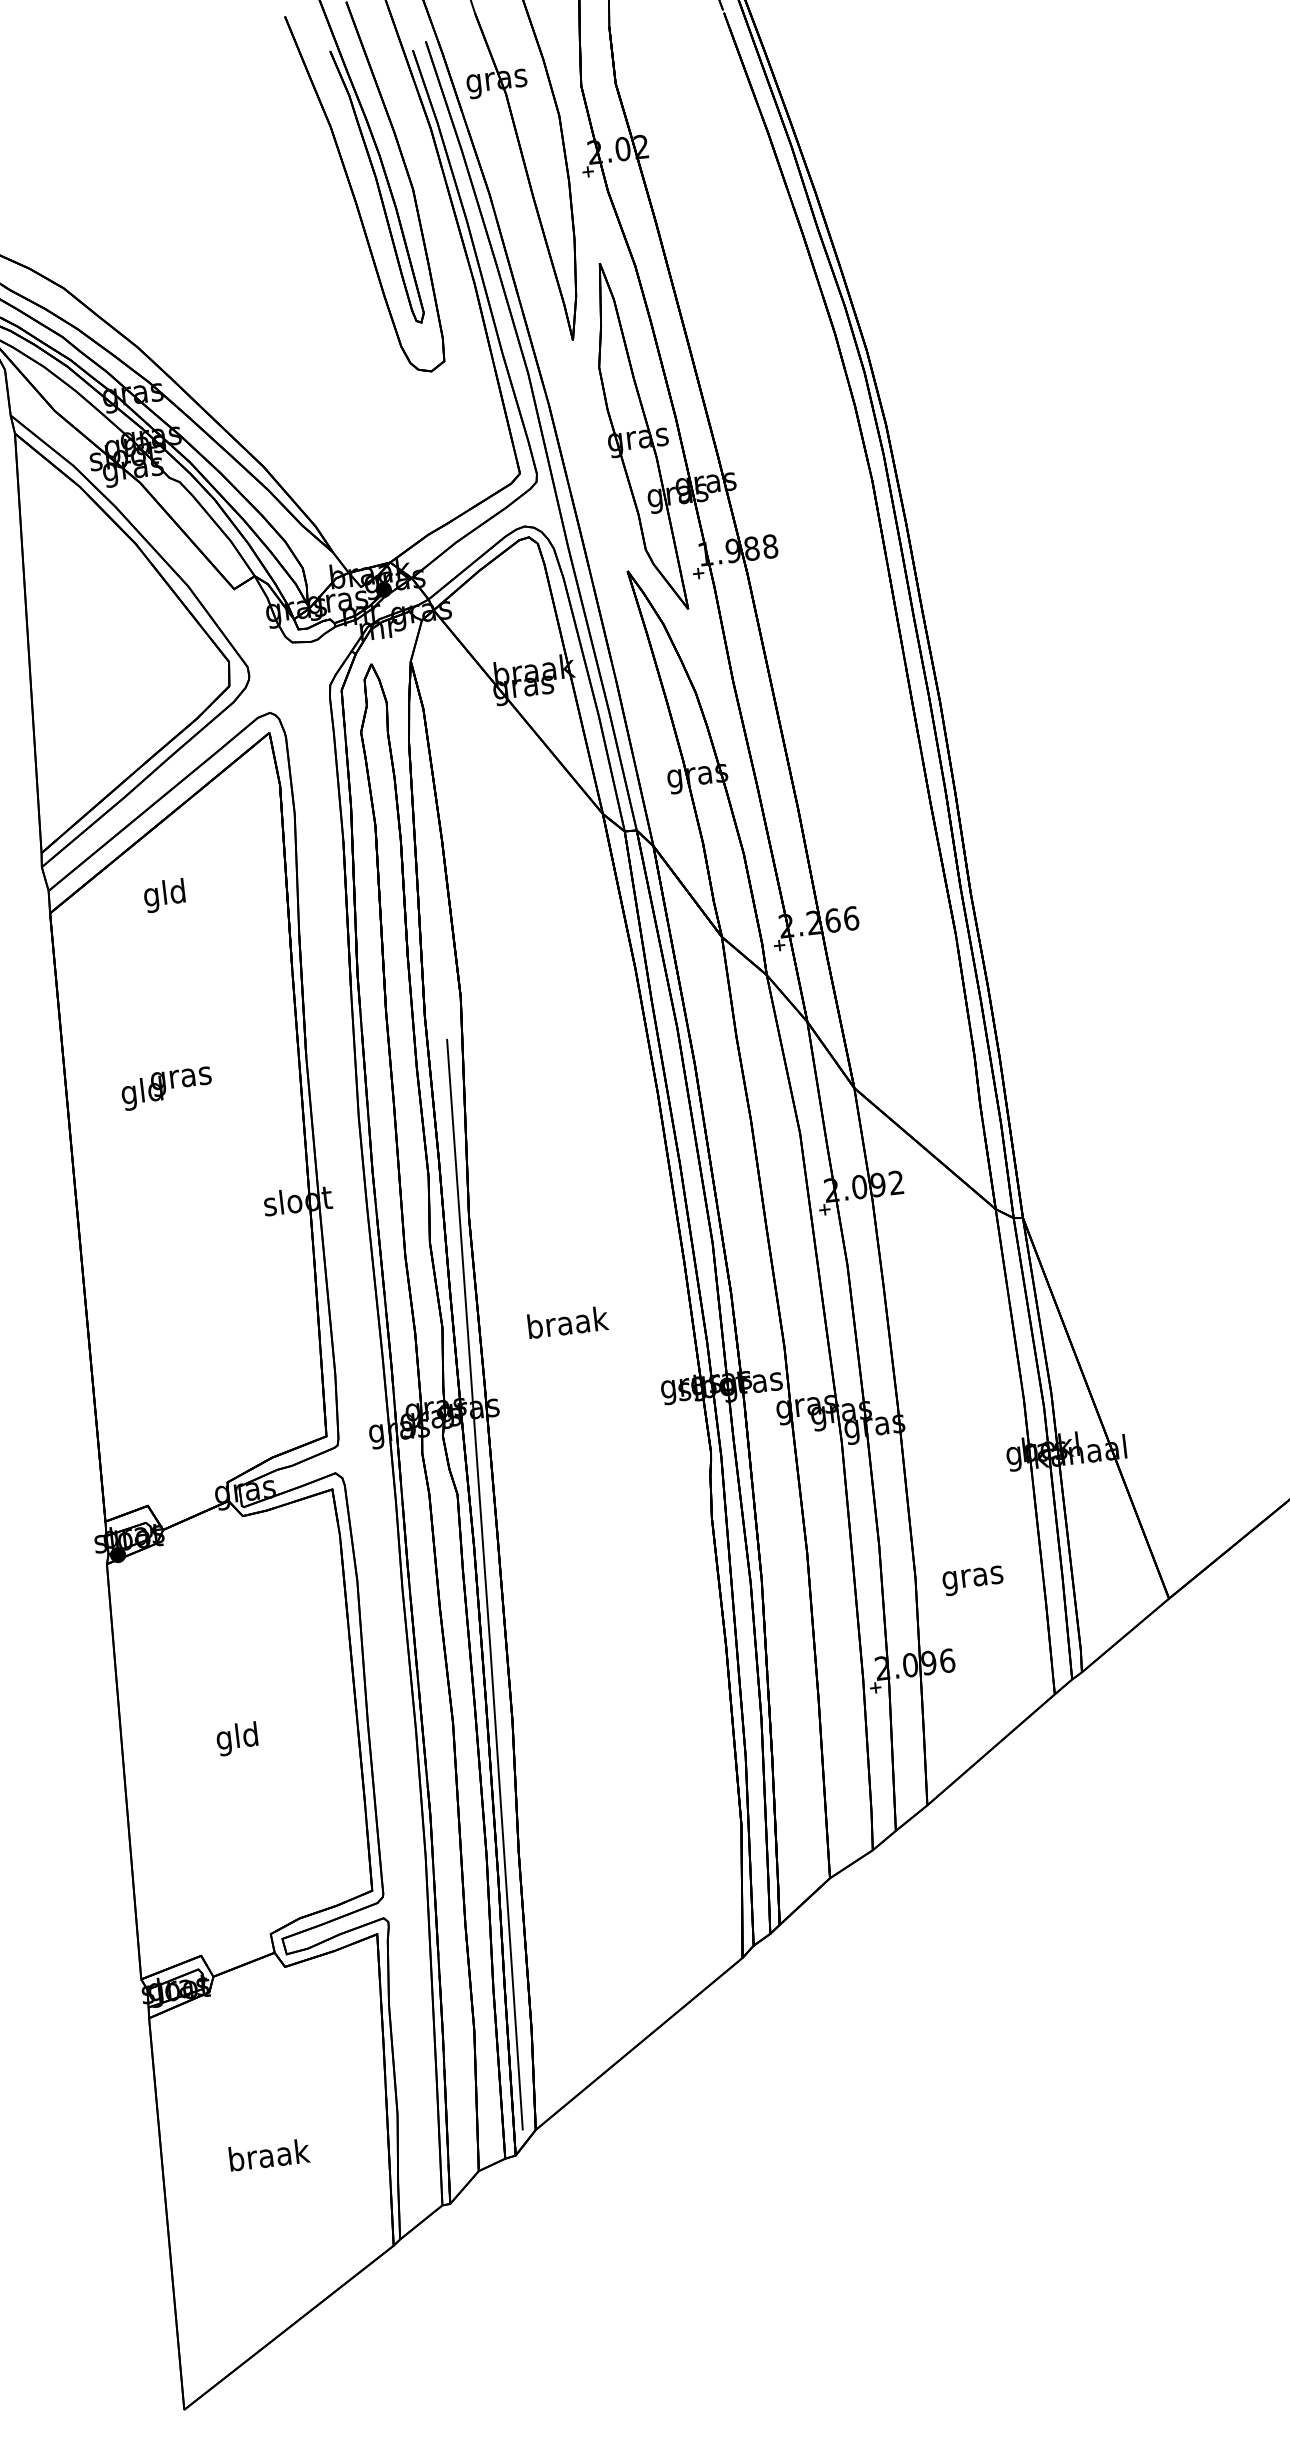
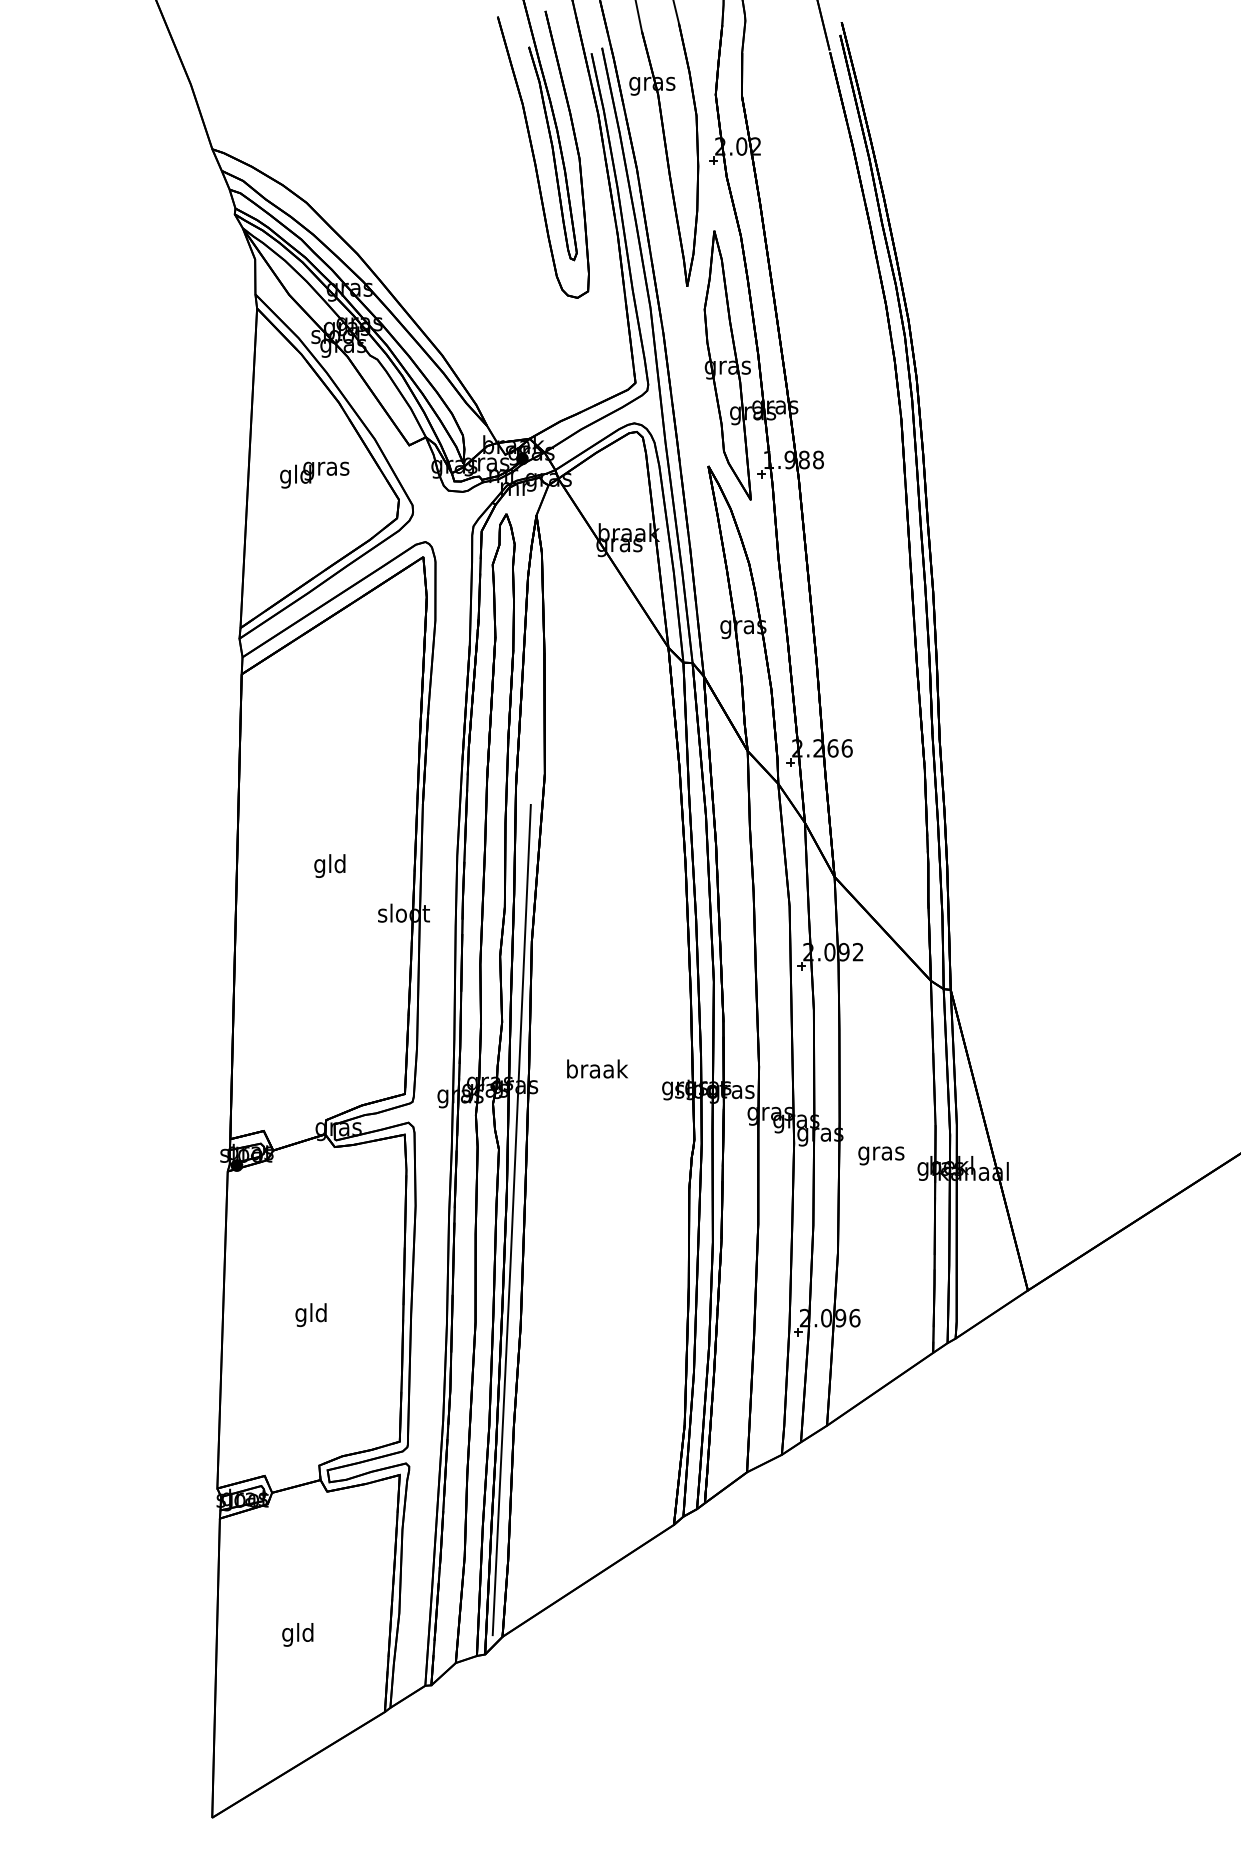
text: (164, 895) -> (329, 865), moved
text: (166, 1087) -> (314, 474), moved
text: (567, 1321) -> (597, 1068), moved
text: (973, 1580) -> (881, 1155), moved
text: (269, 2157) -> (298, 1634), braak -> gld

